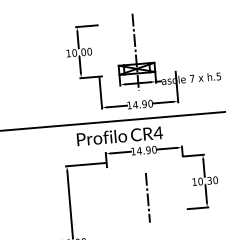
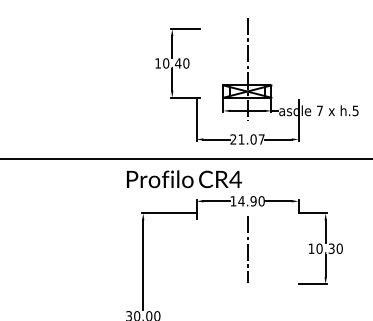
text: (83, 52) -> (177, 63), 10.00 -> 10.40
text: (140, 104) -> (247, 139), 14.90 -> 21.07
text: (120, 136) -> (184, 179), moved
line: (147, 197) -> (247, 249), moved

